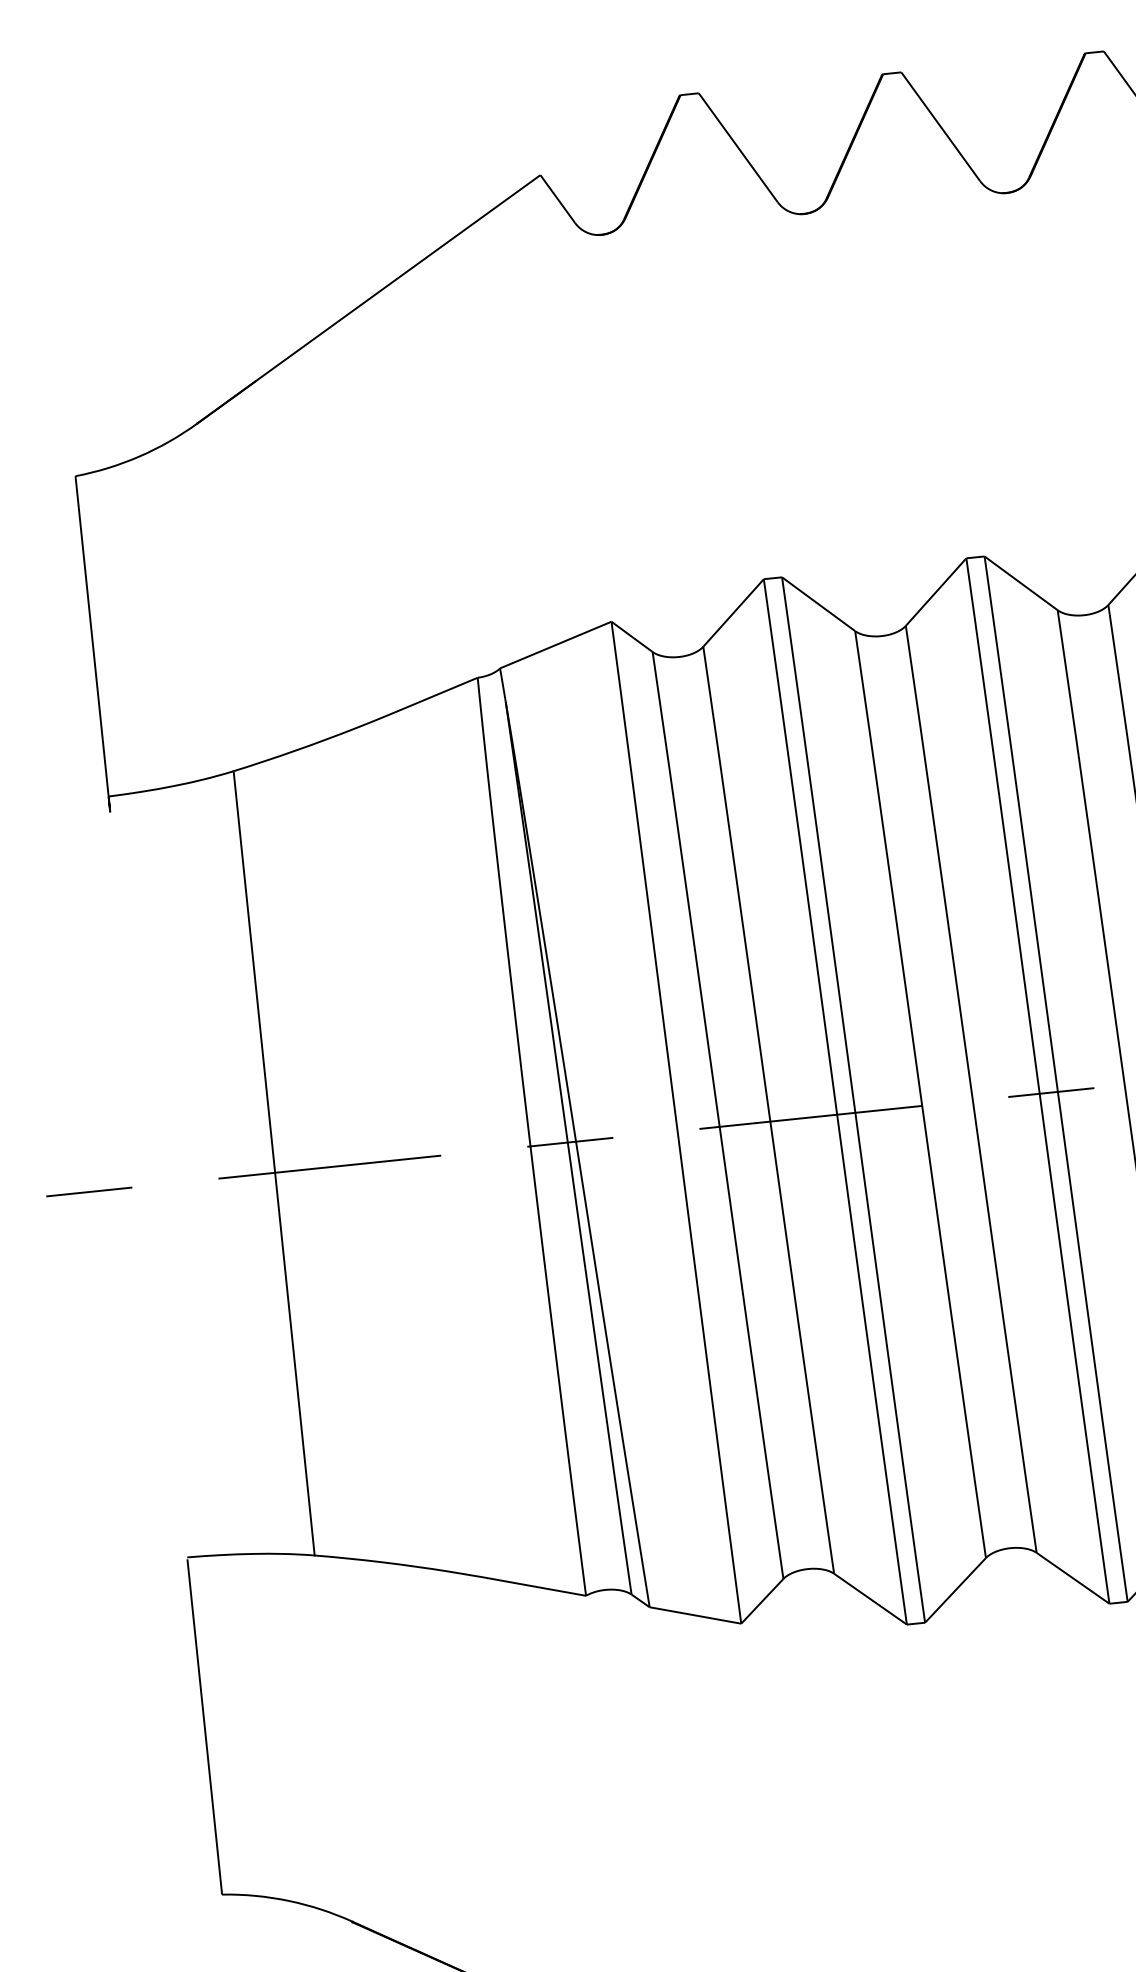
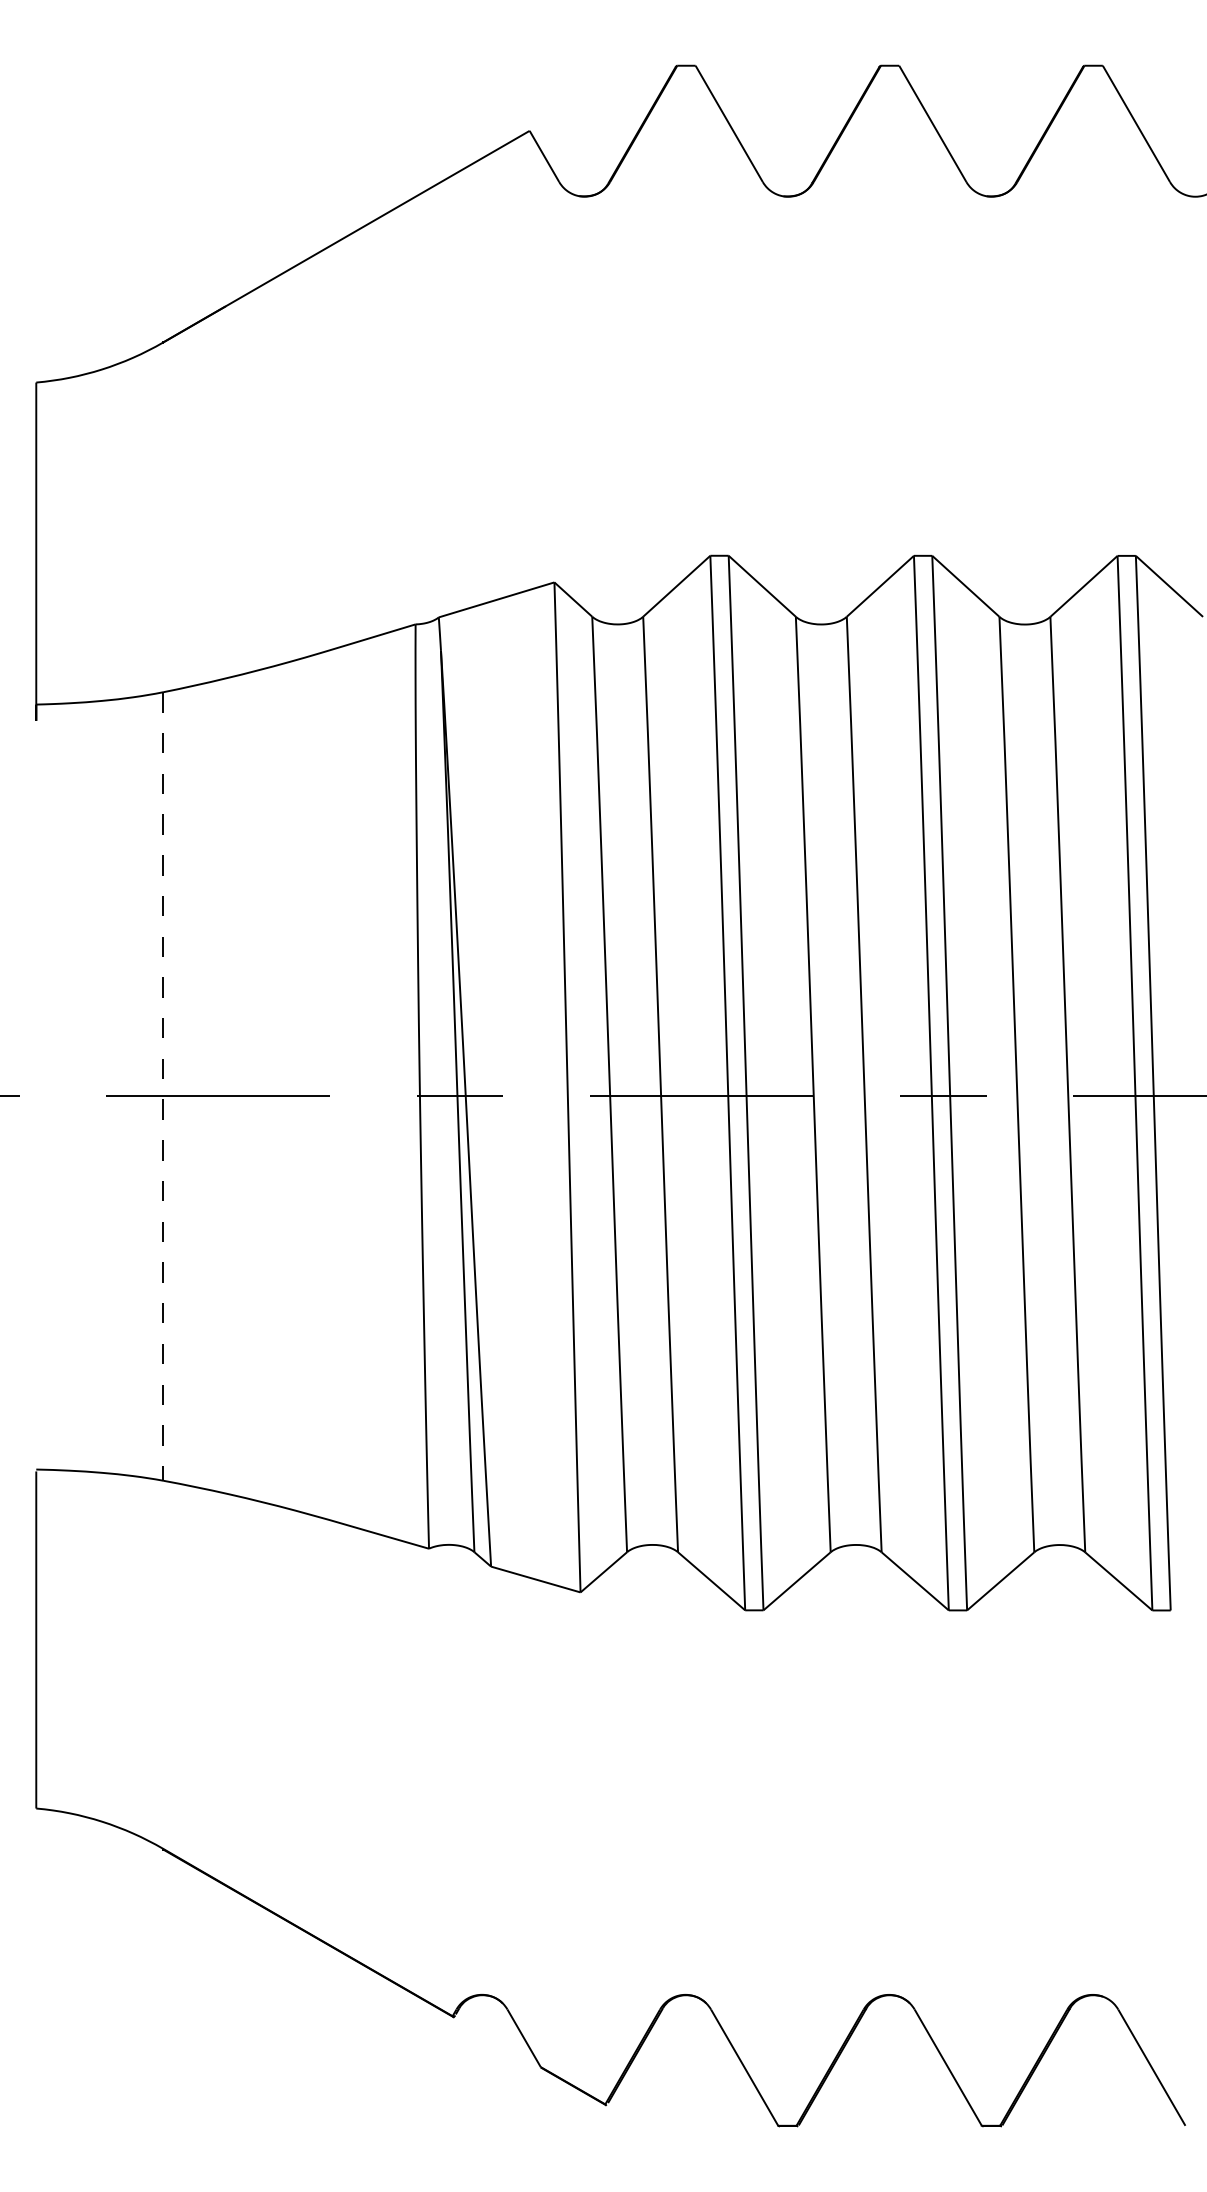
line: (274, 1164) -> (163, 1087), solid -> dashed

